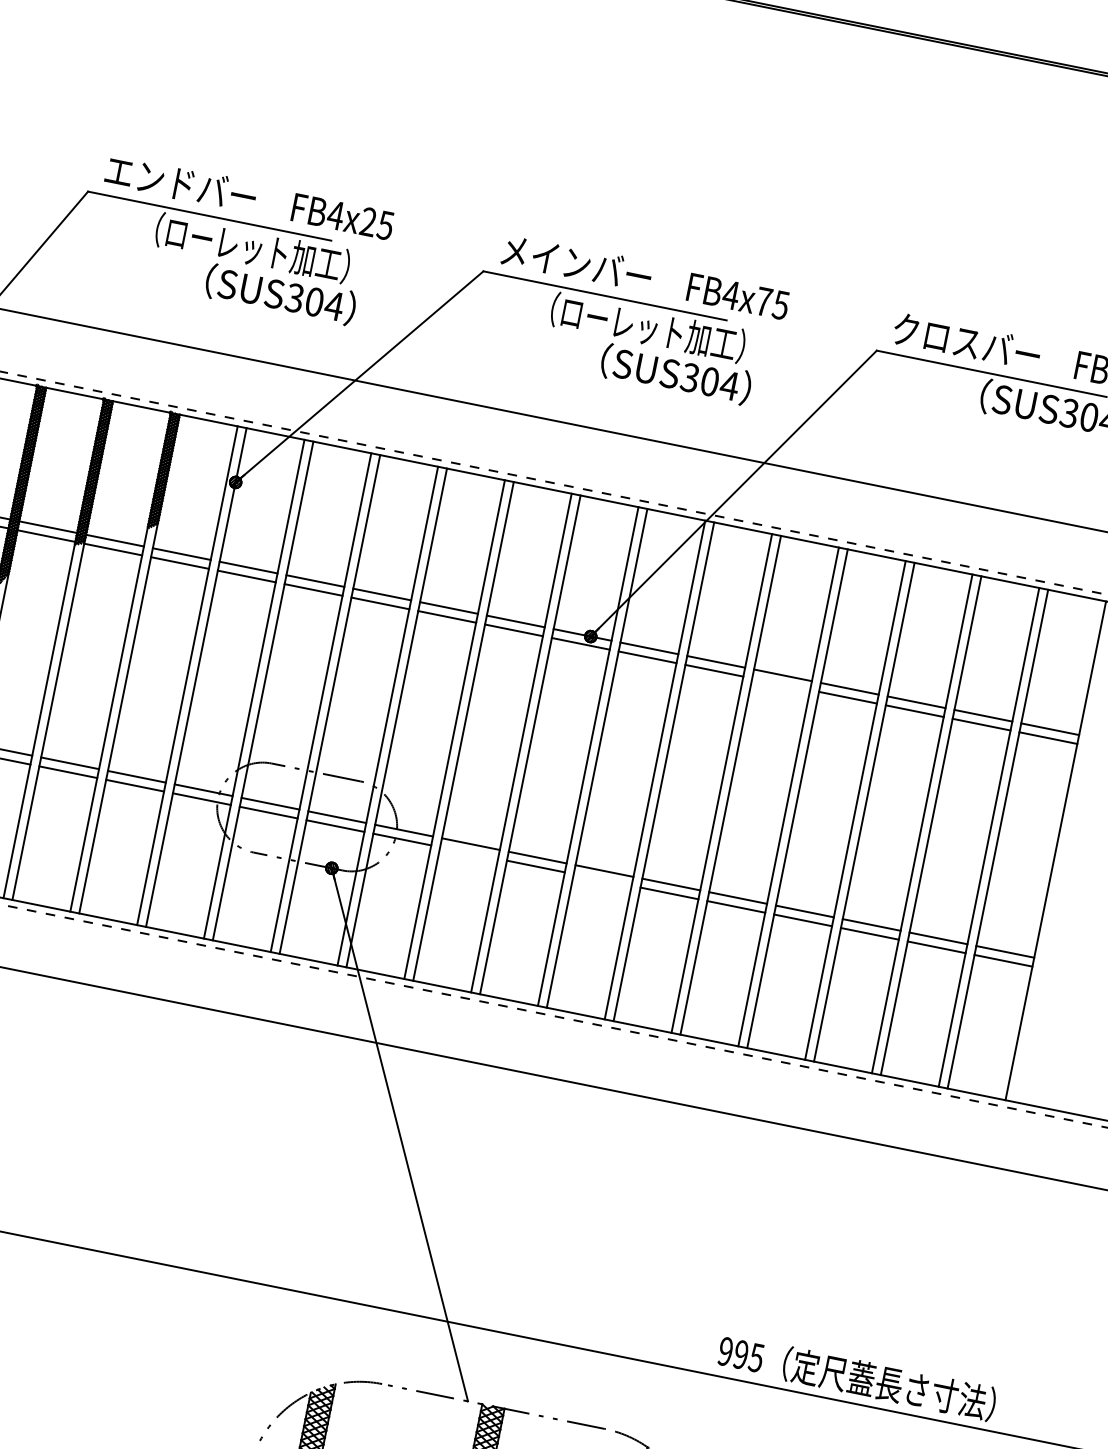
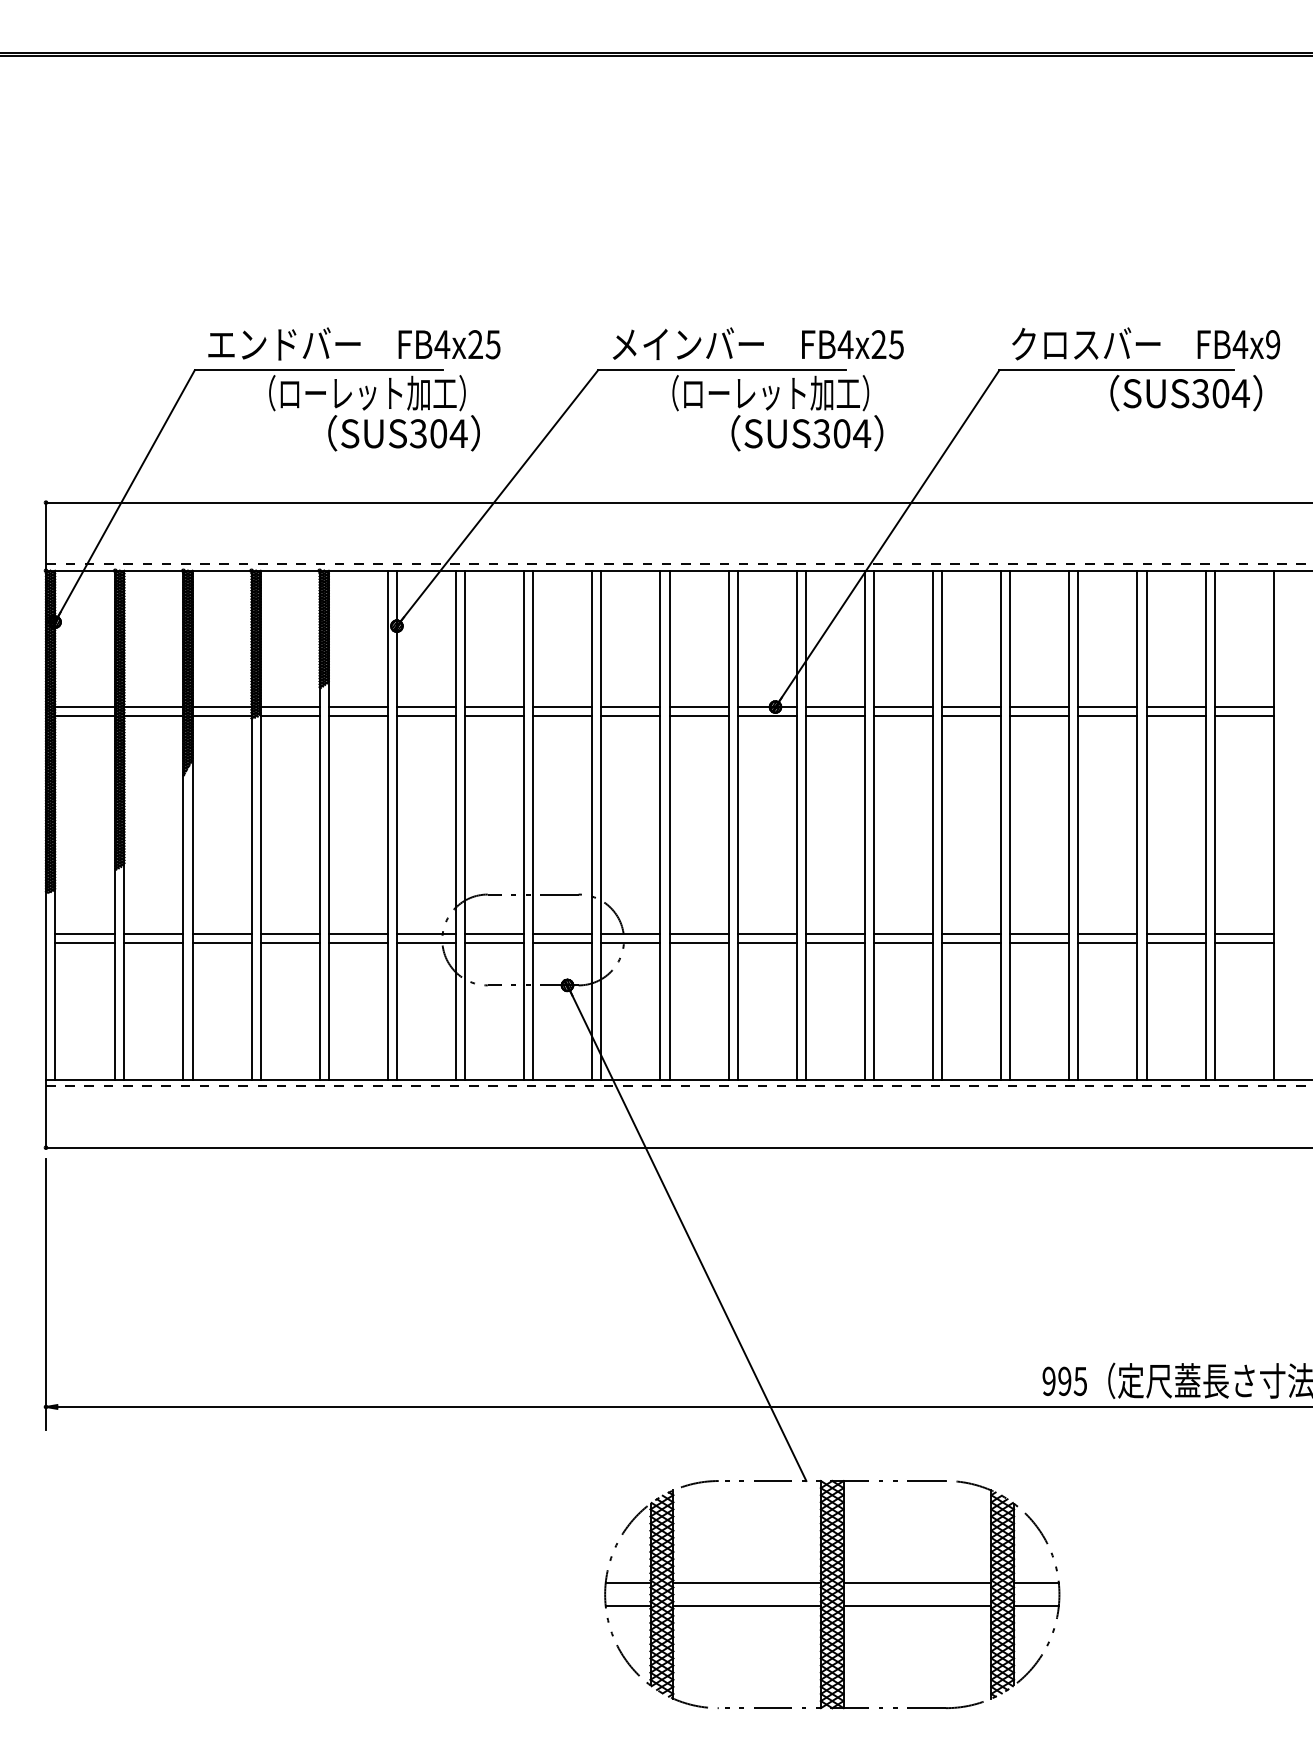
text: (763, 301) -> (878, 344), FB4x75 -> FB4x25
line: (781, 684) -> (971, 716), added
line: (468, 853) -> (698, 943), added
line: (601, 880) -> (834, 943), added

